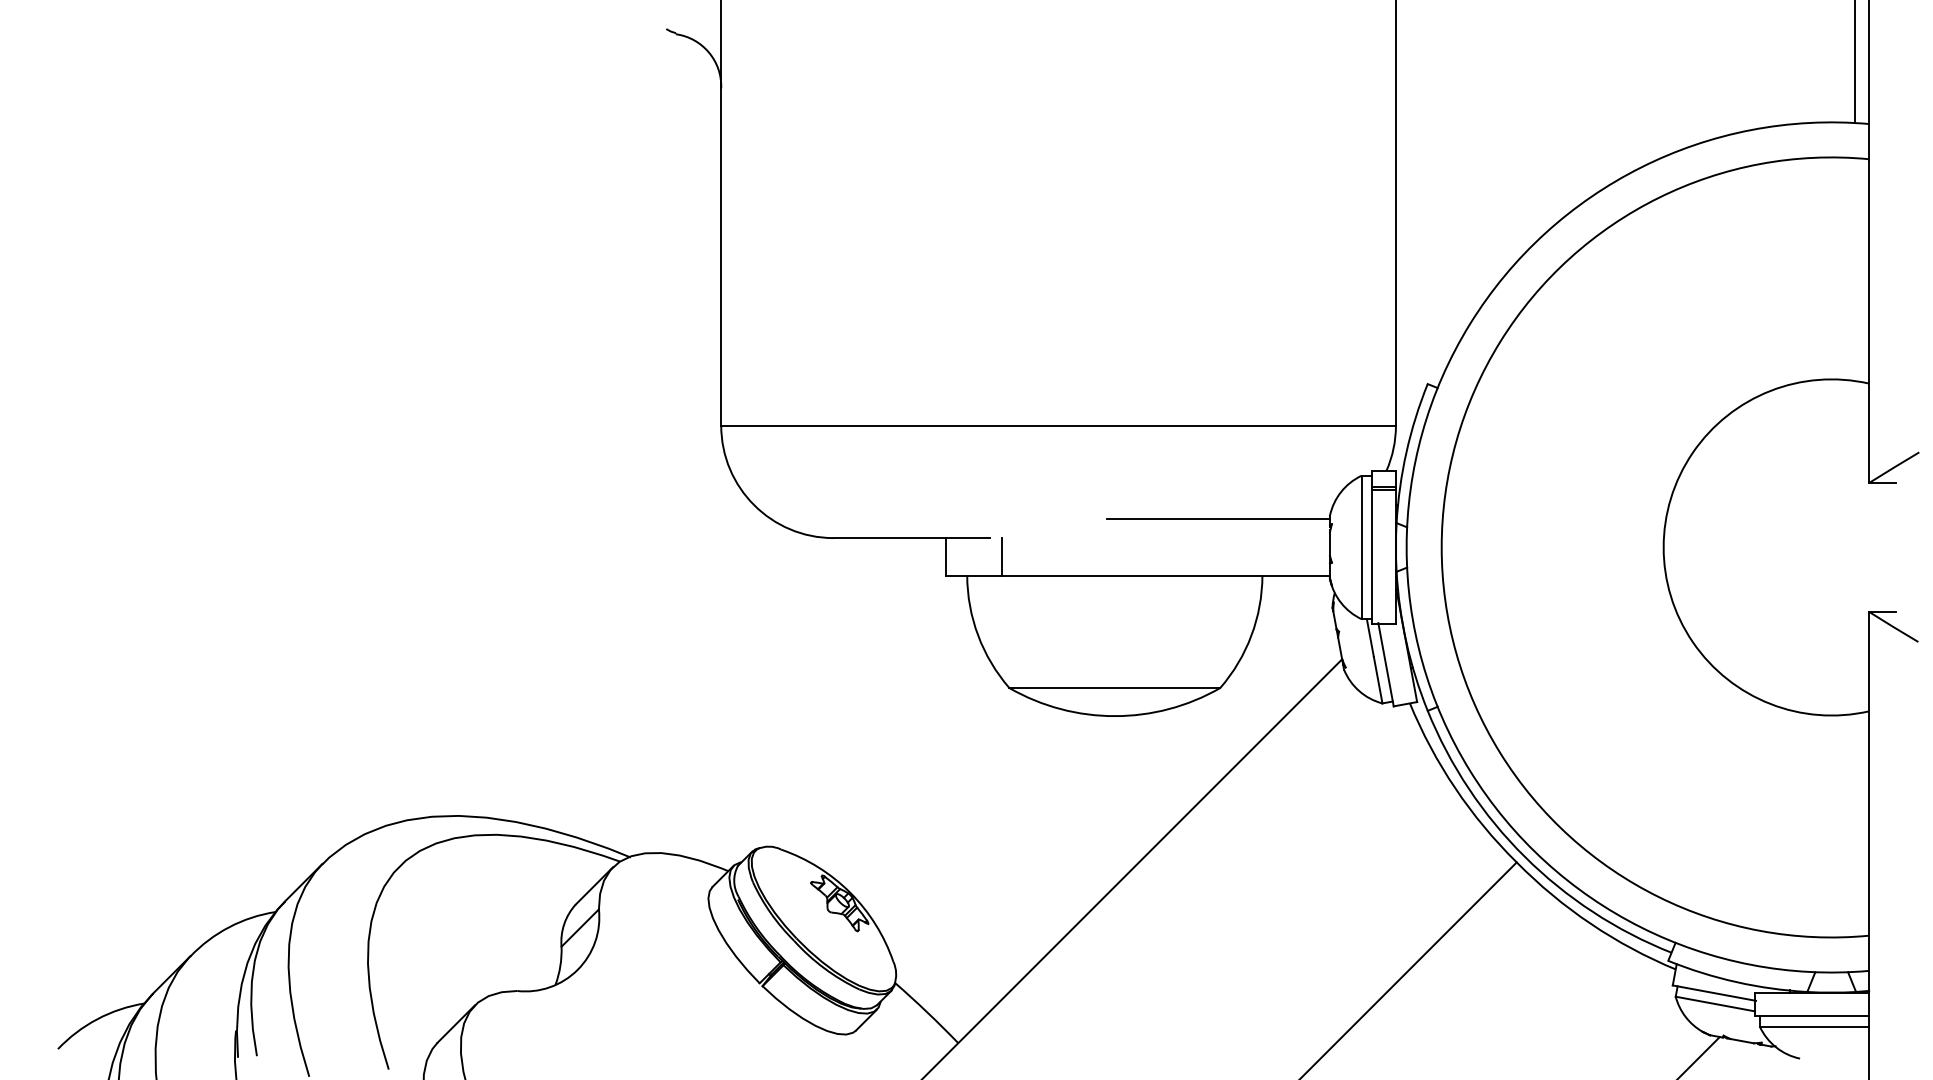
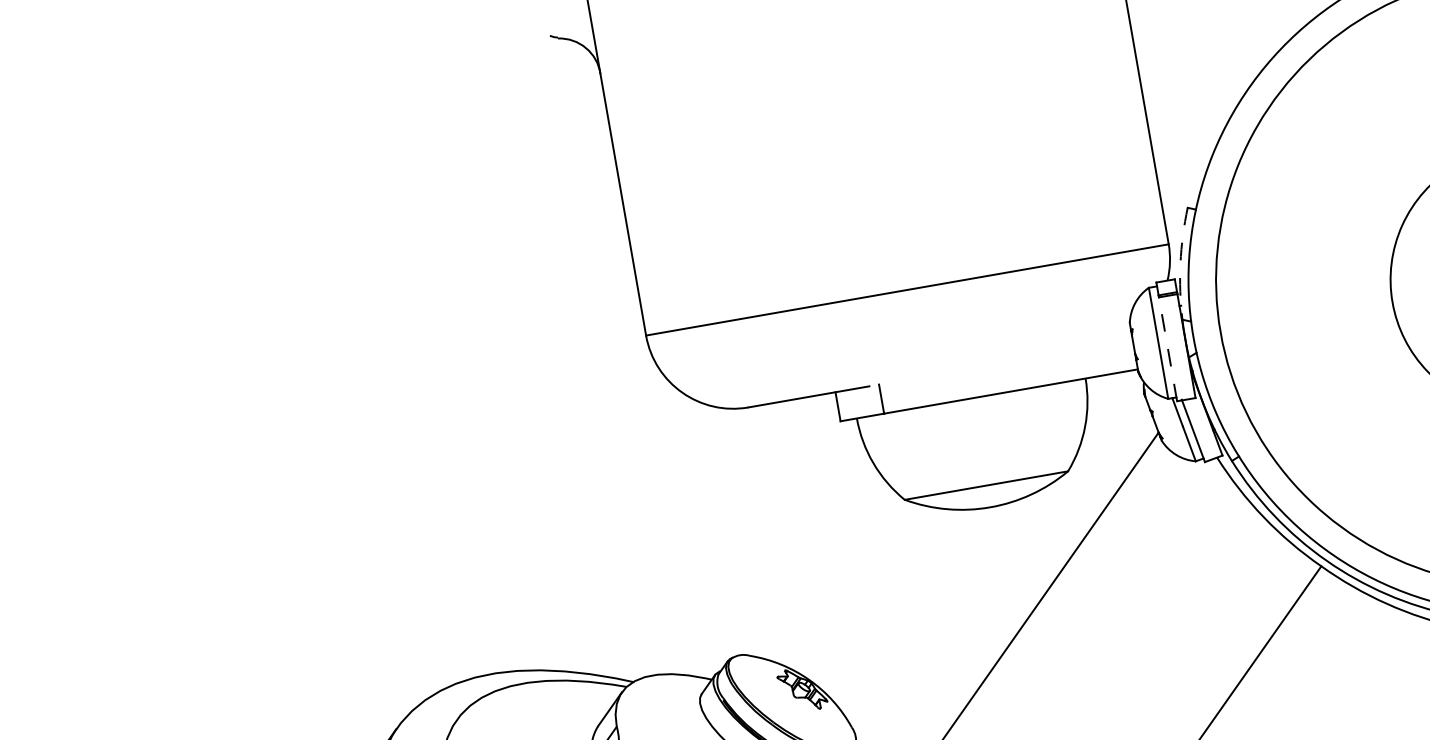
arc: (1406, 452) -> (1180, 263), solid -> dashed
line: (1217, 519) -> (1043, 341), removed
line: (1372, 556) -> (1168, 348), solid -> dashed

